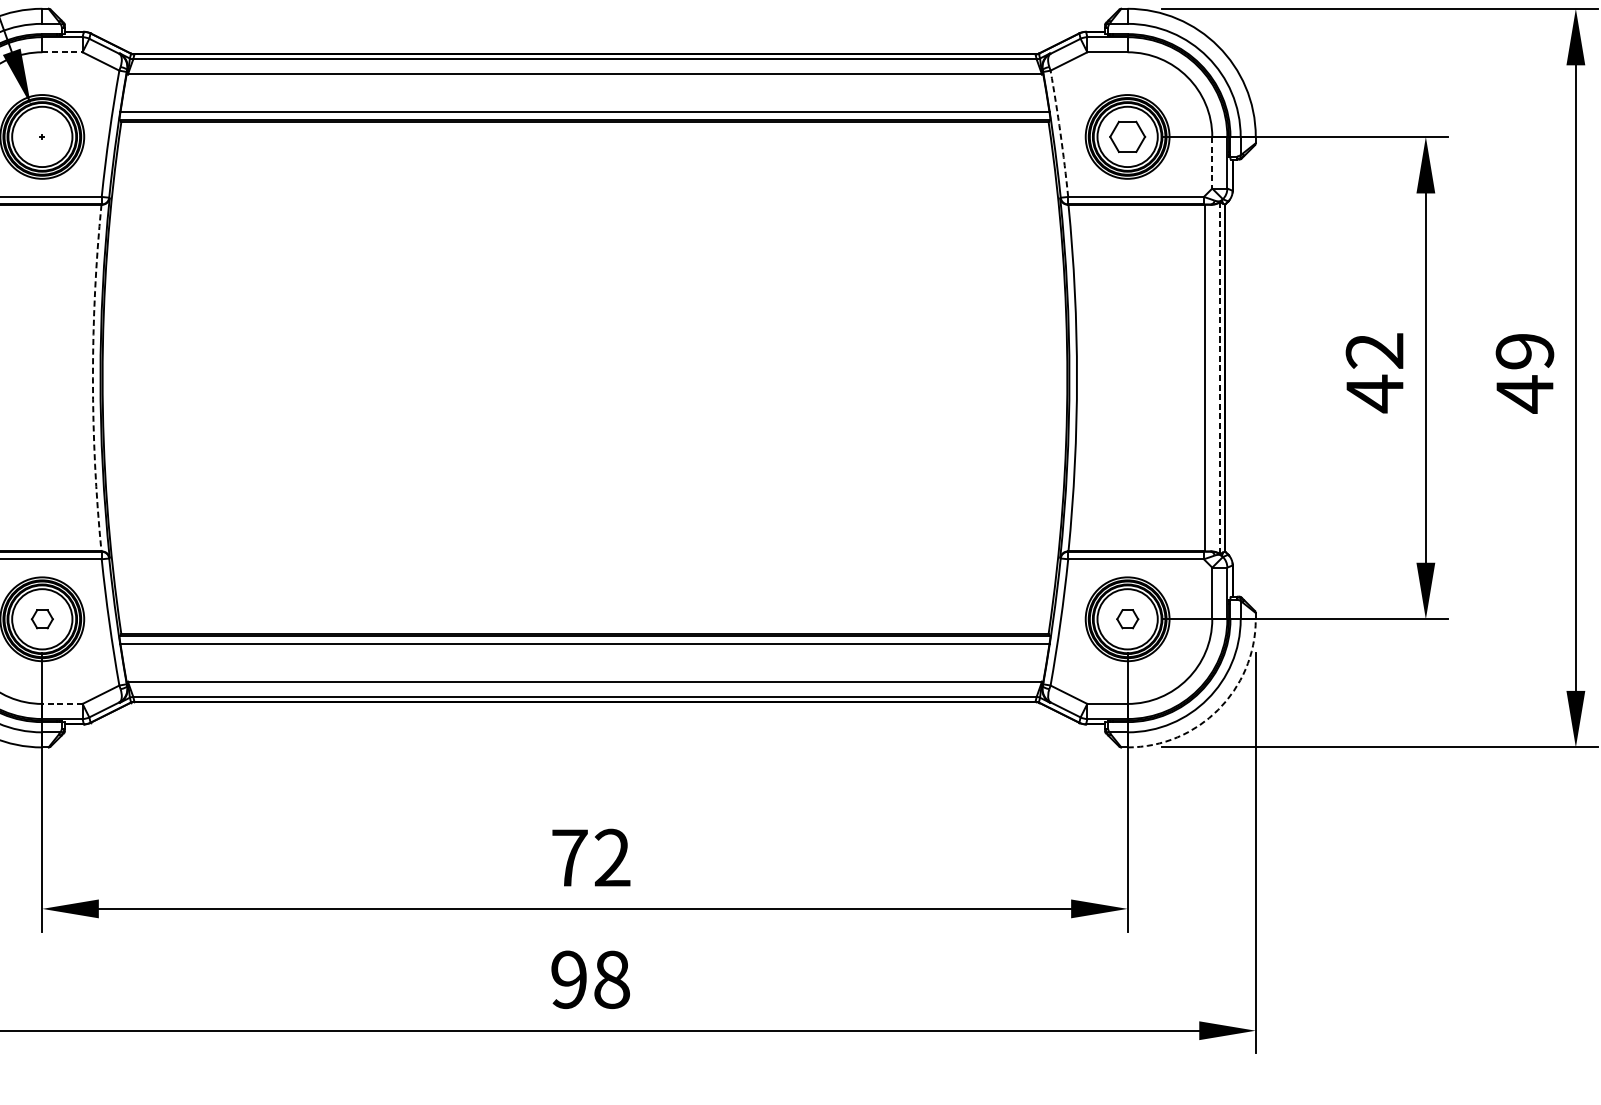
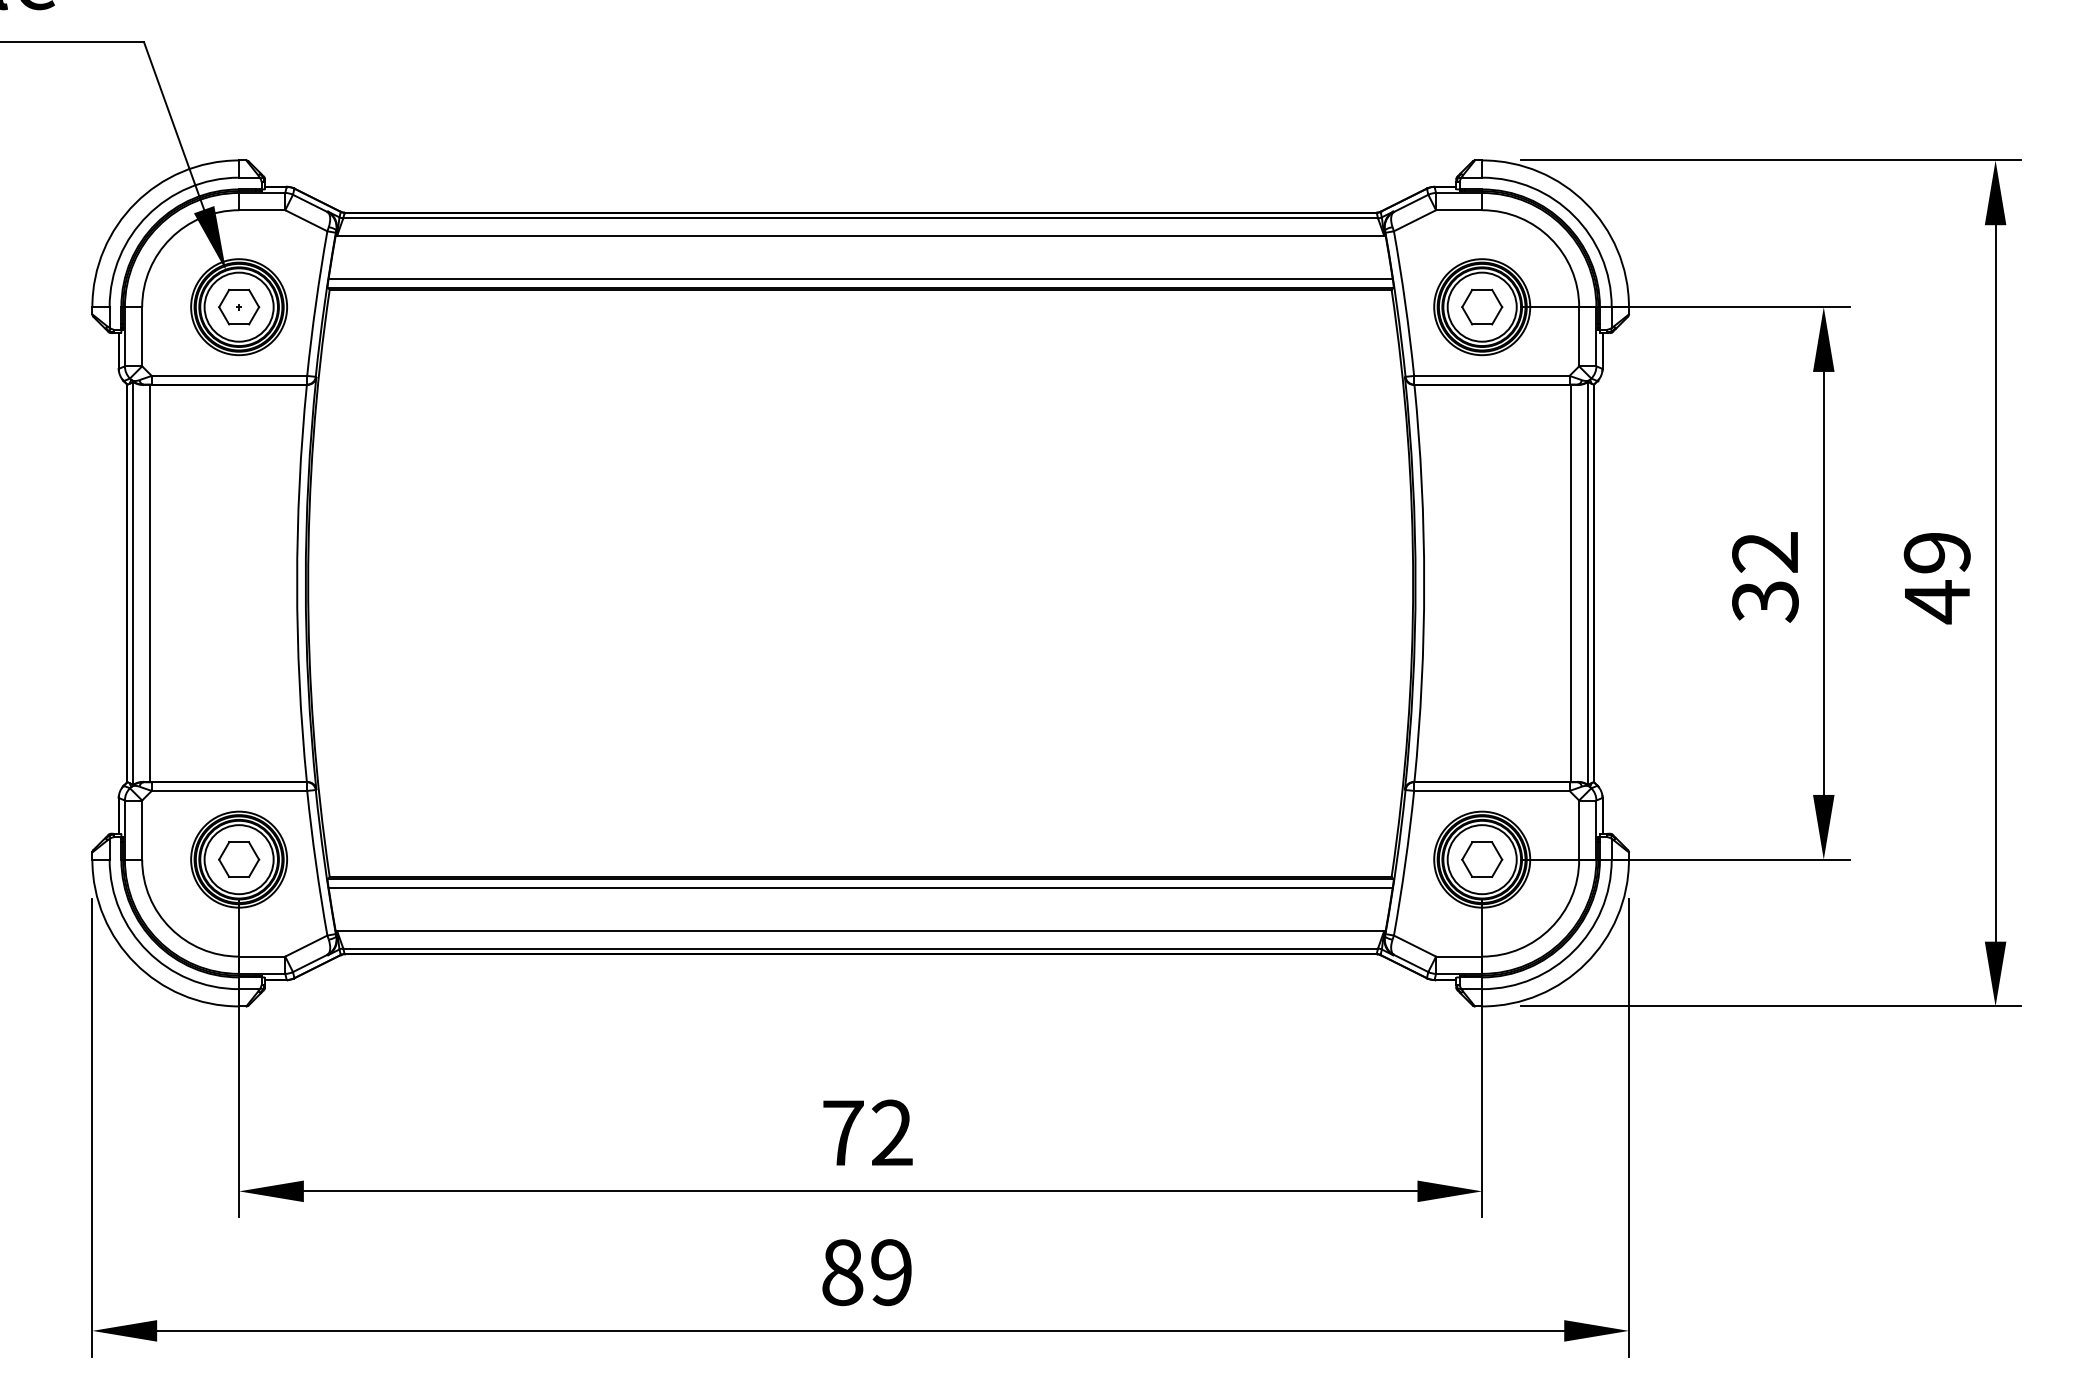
line: (62, 52) -> (262, 210), dashed -> solid
arc: (1060, 133) -> (1405, 303), dashed -> solid
part: (42, 136) -> (239, 306), added
line: (1212, 162) -> (1579, 336), dashed -> solid
line: (1220, 377) -> (1588, 582), dashed -> solid
arc: (93, 378) -> (297, 583), dashed -> solid
text: (1374, 393) -> (1765, 601), 42 -> 32
part: (42, 619) -> (239, 859), size x1.67
part: (1127, 619) -> (1482, 859), size x1.67
line: (61, 703) -> (261, 956), dashed -> solid
arc: (1217, 709) -> (1585, 963), dashed -> solid
text: (590, 979) -> (867, 1272), 98 -> 89

